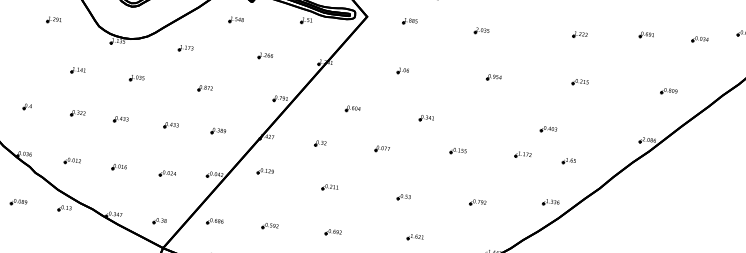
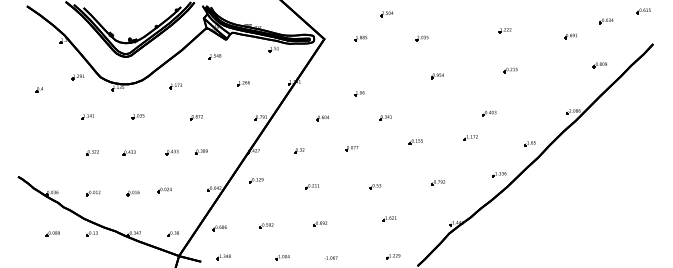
part: (53, 20) -> (77, 77), moved
part: (646, 35) -> (570, 36), moved
part: (403, 70) -> (359, 93), moved
part: (668, 91) -> (599, 65), moved
part: (26, 106) -> (38, 89), moved
part: (218, 130) -> (201, 151), moved
part: (568, 160) -> (529, 143), moved
part: (167, 174) -> (164, 190), moved

